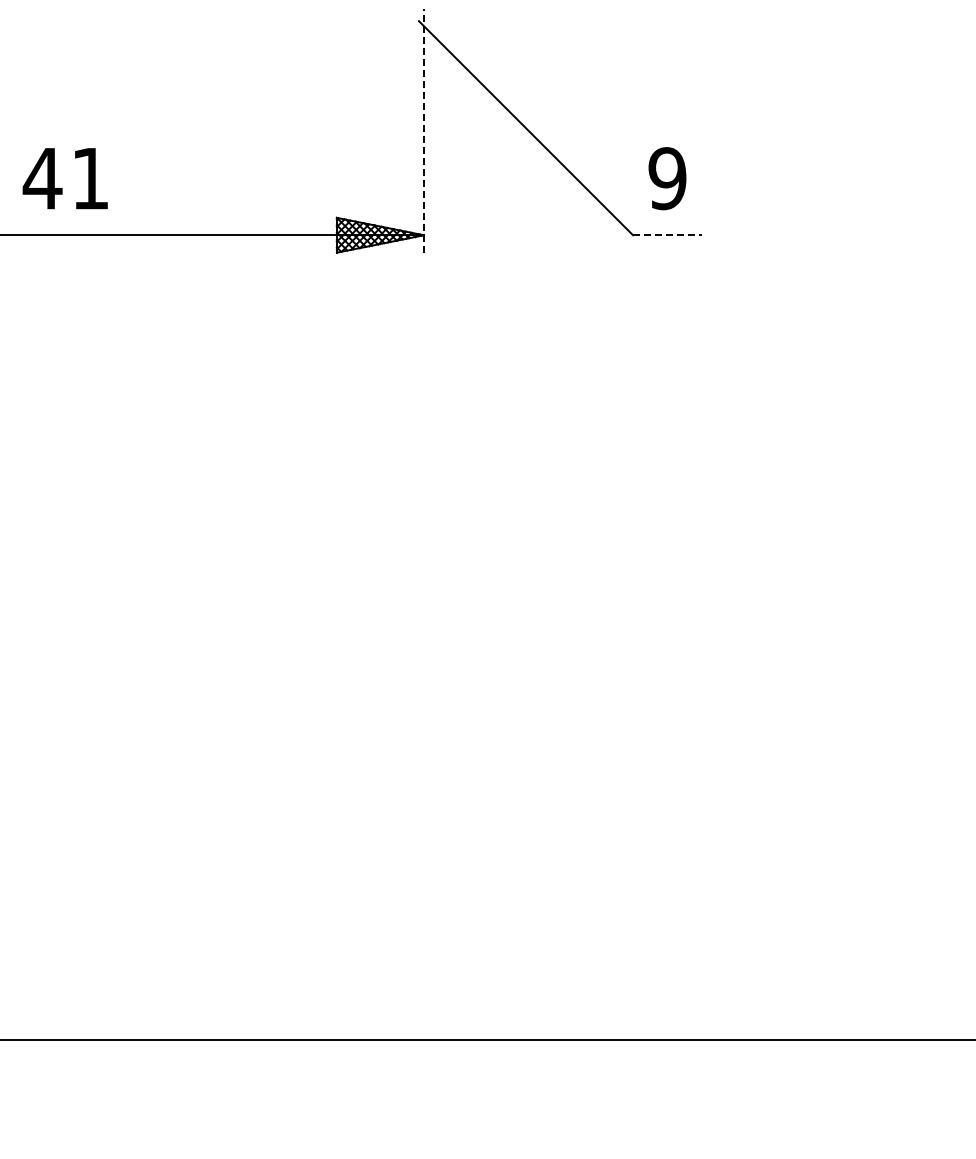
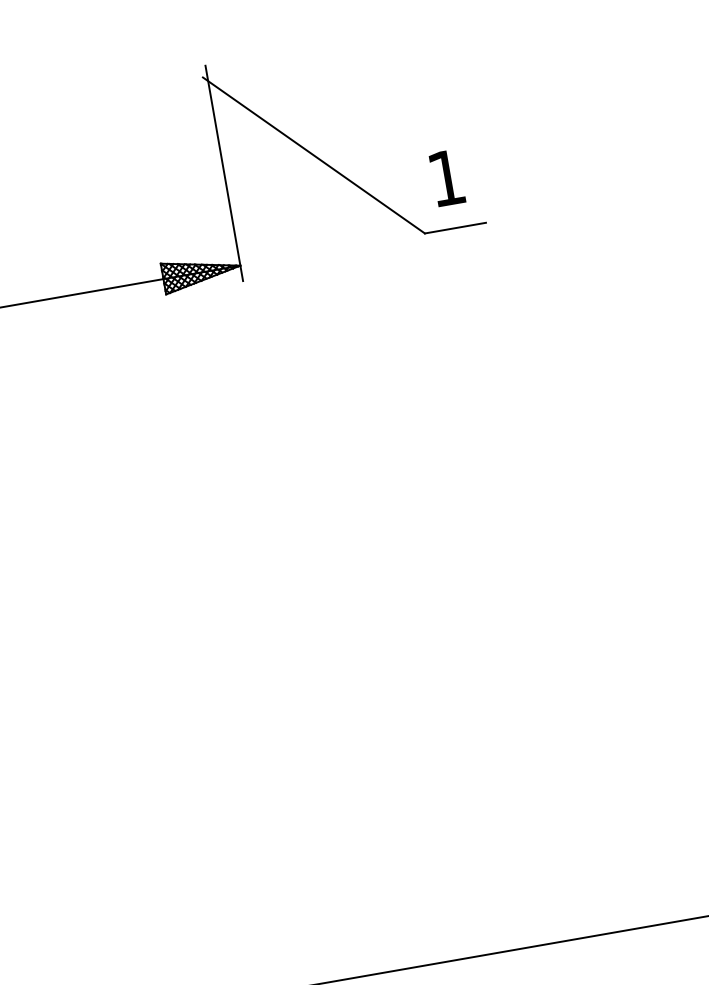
line: (424, 130) -> (224, 173), dashed -> solid
text: (667, 178) -> (446, 178), 9 -> 1
line: (667, 235) -> (455, 228), dashed -> solid

